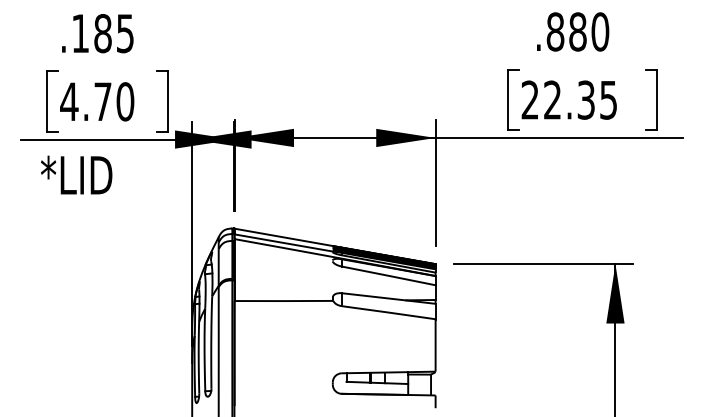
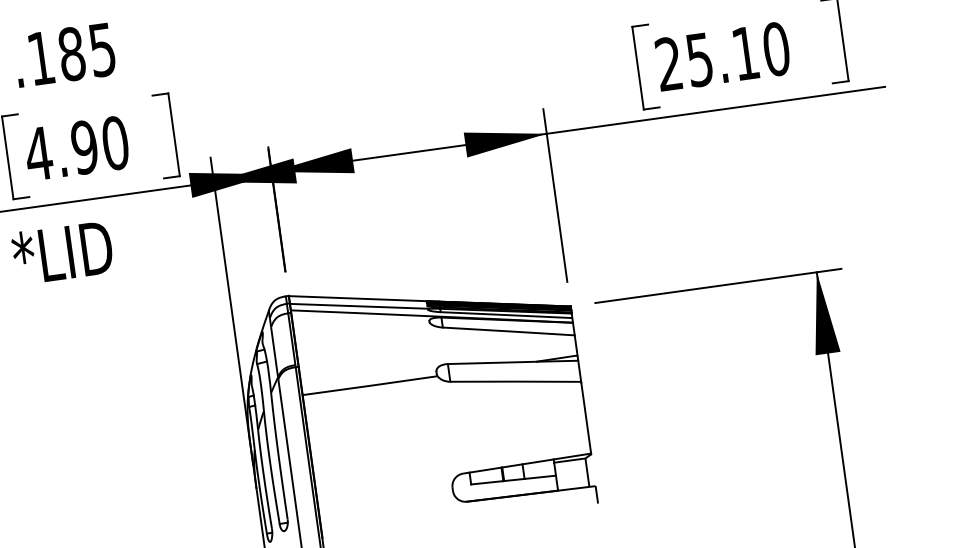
text: (580, 99) -> (737, 53), 22.35 -> 25.10
text: (102, 101) -> (84, 147), 4.70 -> 4.90

